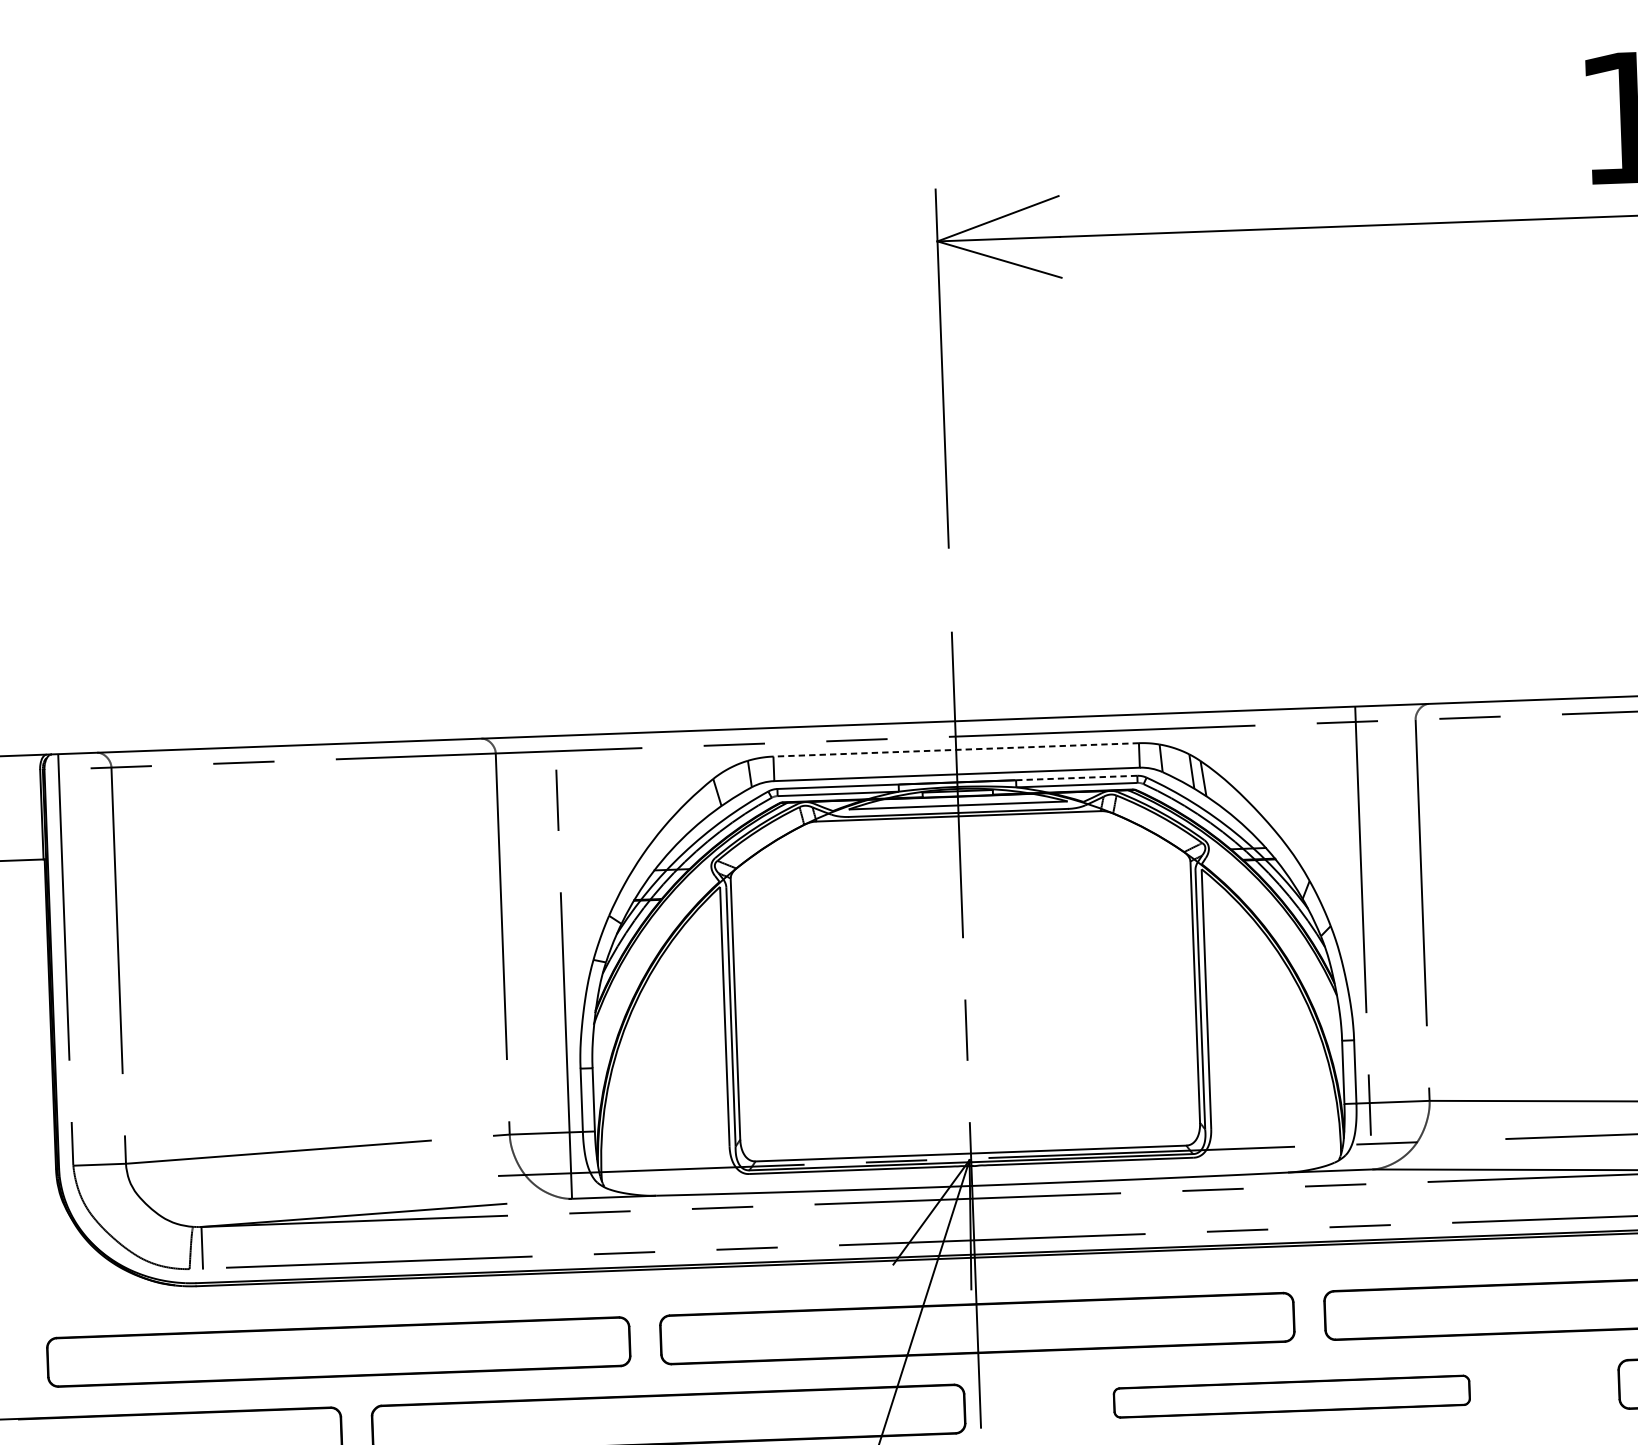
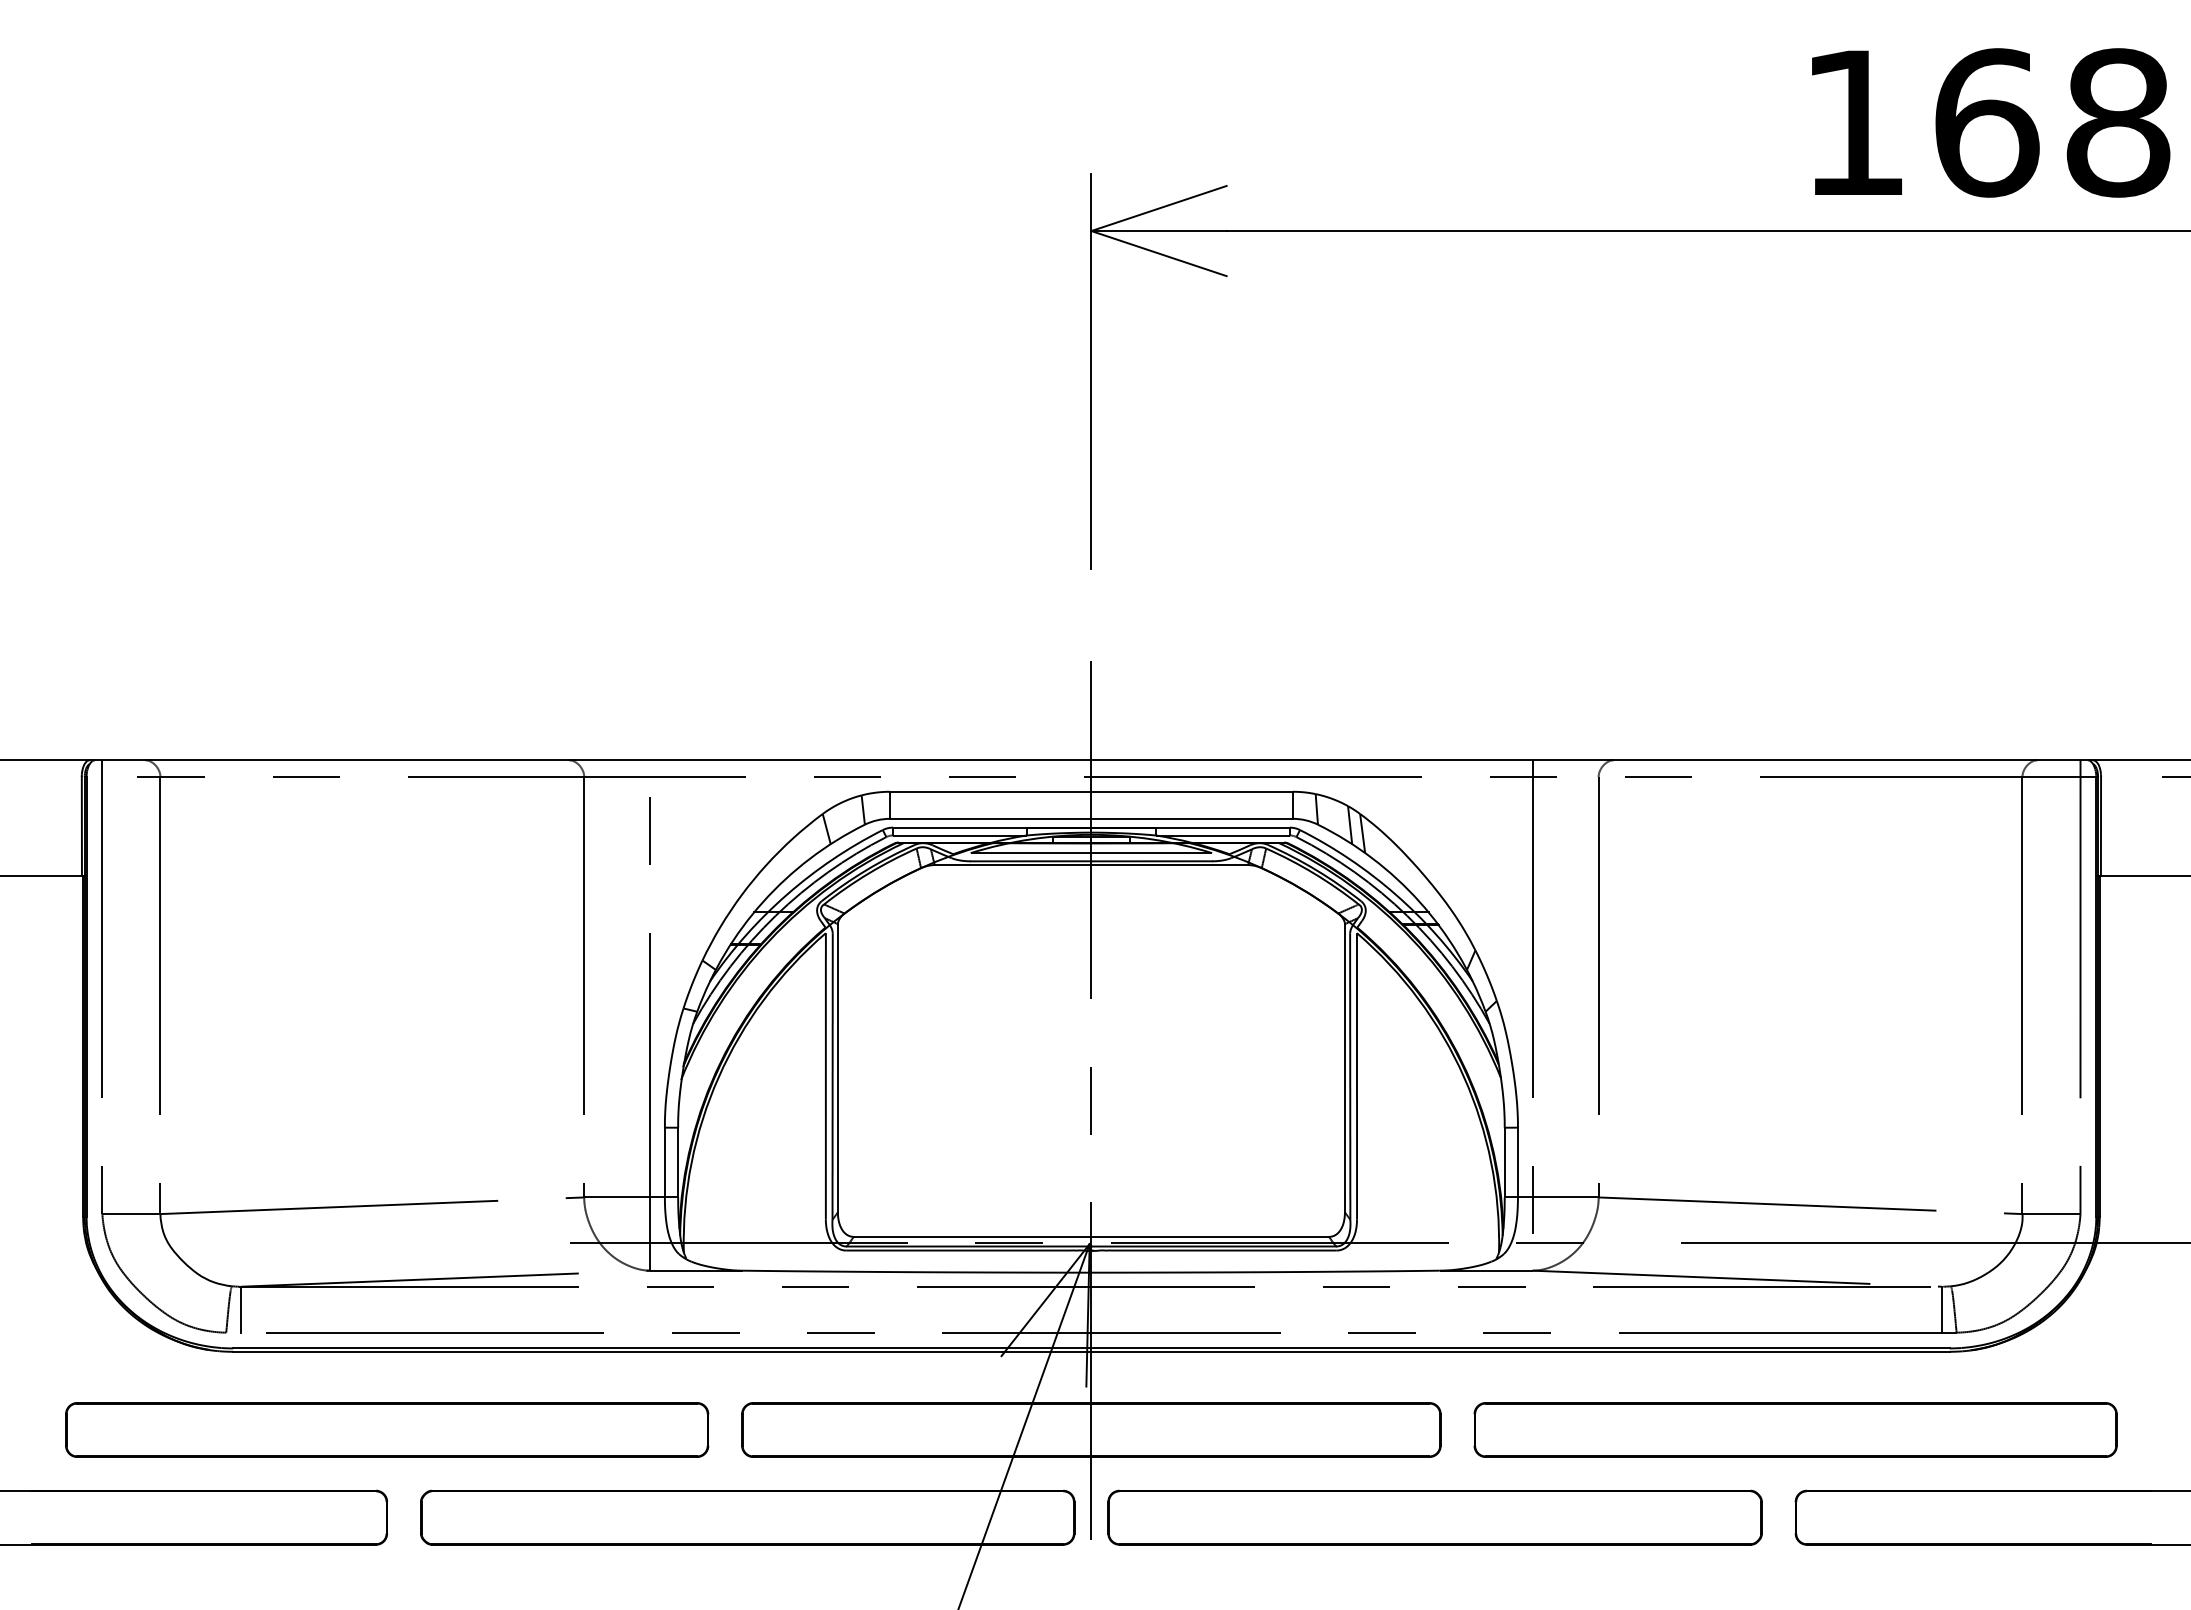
line: (956, 749) -> (1091, 791), dashed -> solid
line: (1077, 777) -> (1223, 827), dashed -> solid
part: (1291, 1396) -> (1434, 1517), size x1.67

